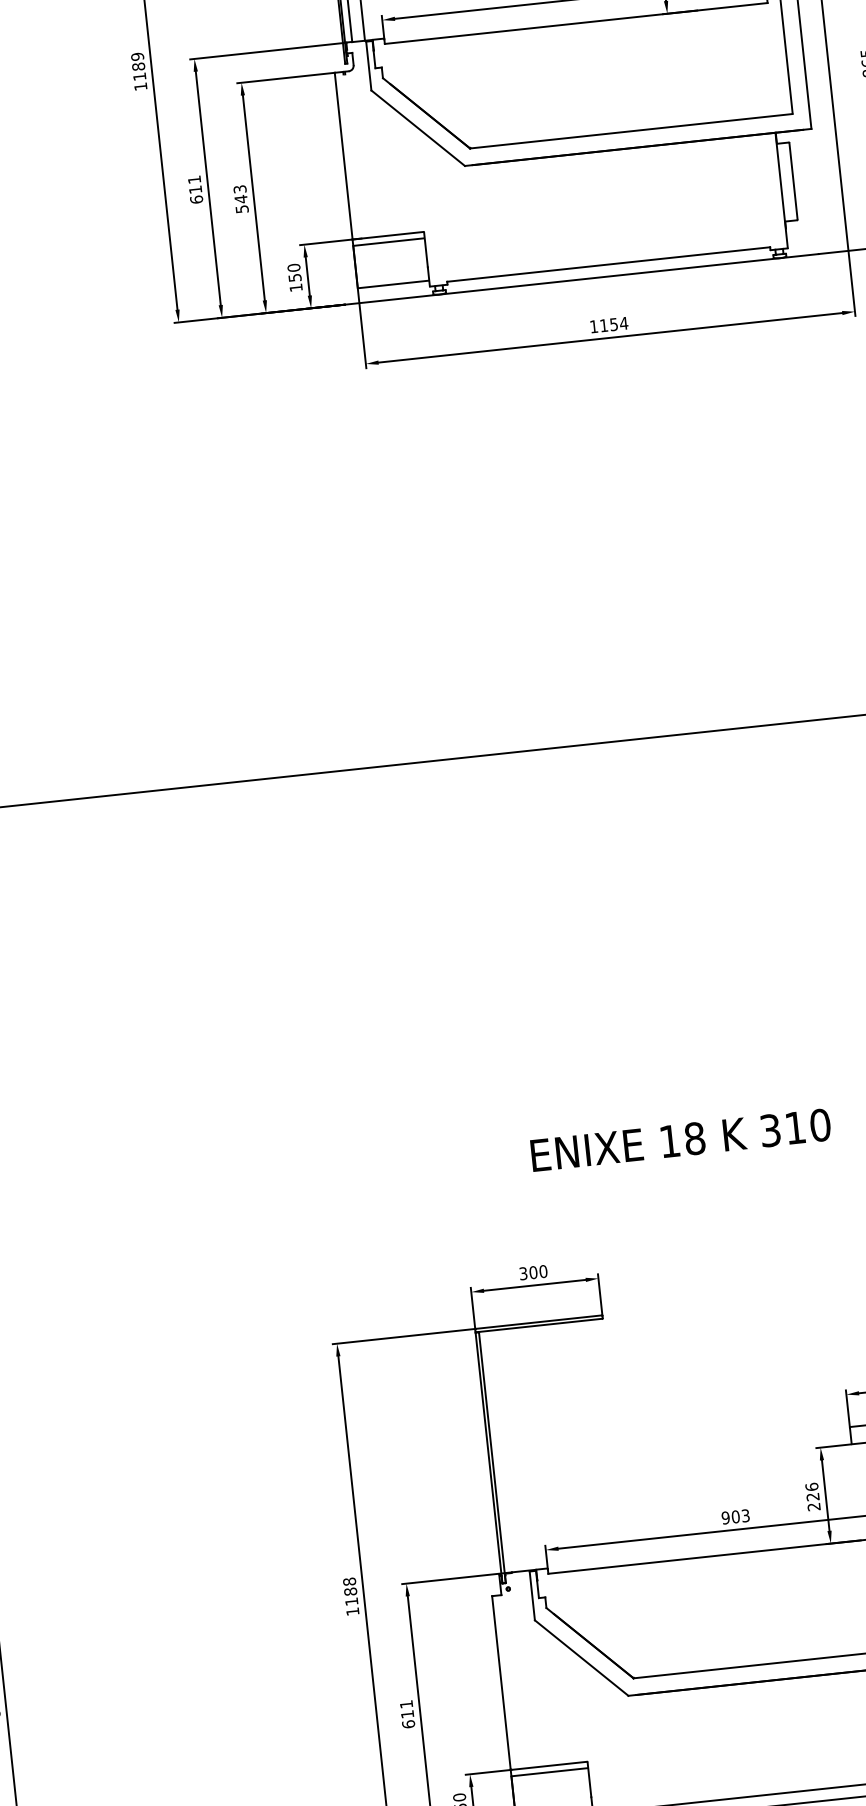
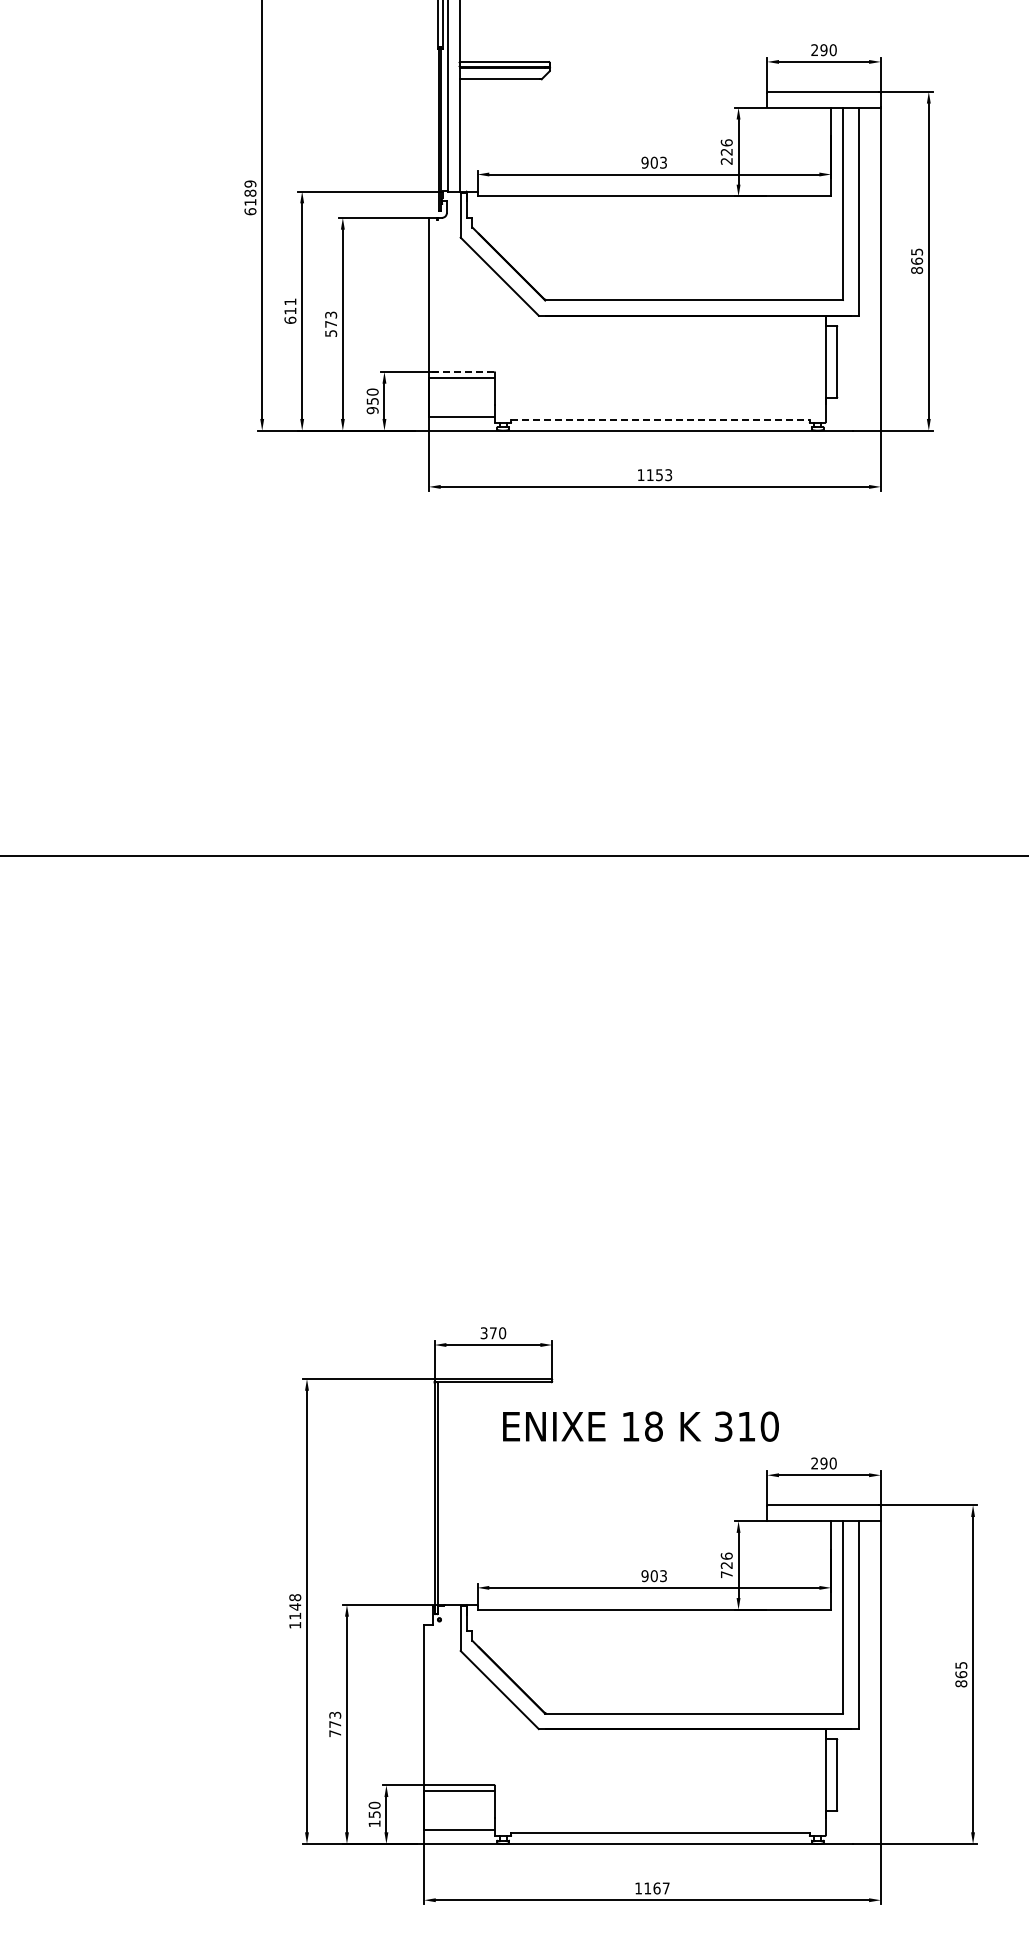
text: (140, 86) -> (250, 211), 1189 -> 6189
text: (240, 199) -> (330, 324), 543 -> 573
line: (387, 235) -> (461, 371), solid -> dashed
line: (608, 264) -> (660, 419), solid -> dashed
text: (295, 287) -> (372, 410), 150 -> 950
text: (623, 323) -> (668, 475), 1154 -> 1153
text: (680, 1140) -> (640, 1426), moved
text: (532, 1272) -> (492, 1333), 300 -> 370
text: (813, 1506) -> (726, 1574), 226 -> 726
text: (350, 1591) -> (295, 1606), 1188 -> 1148
text: (407, 1714) -> (335, 1724), 611 -> 773

